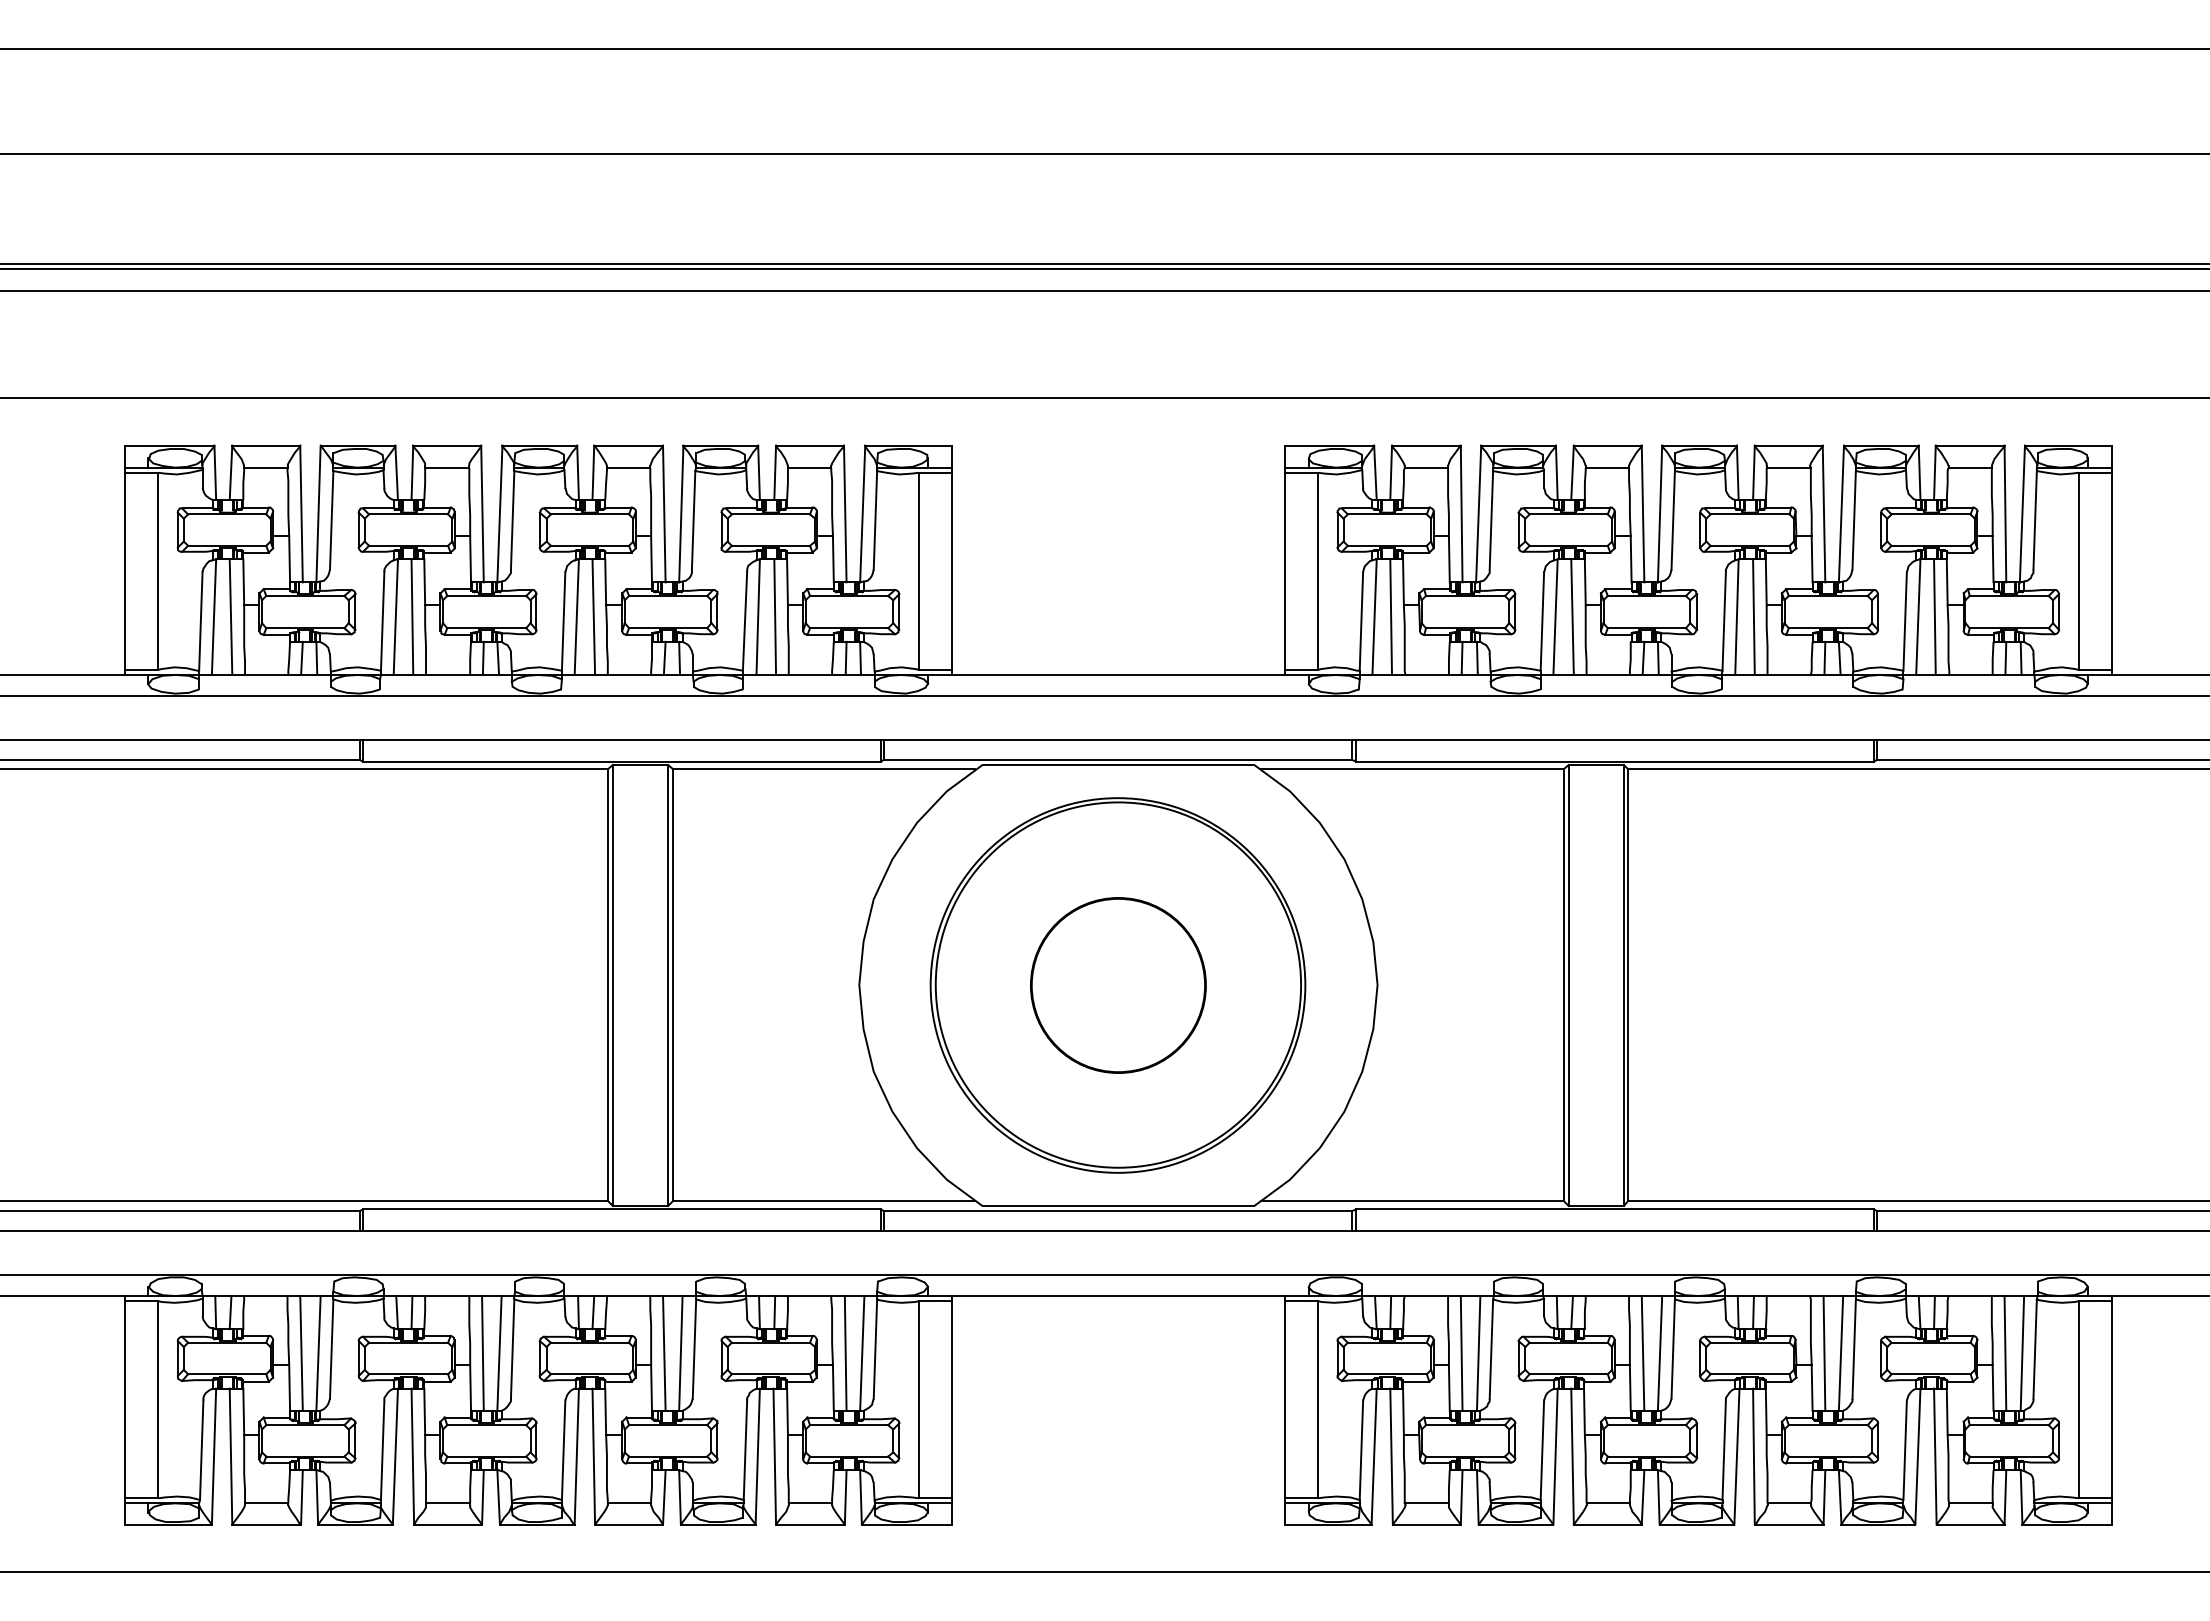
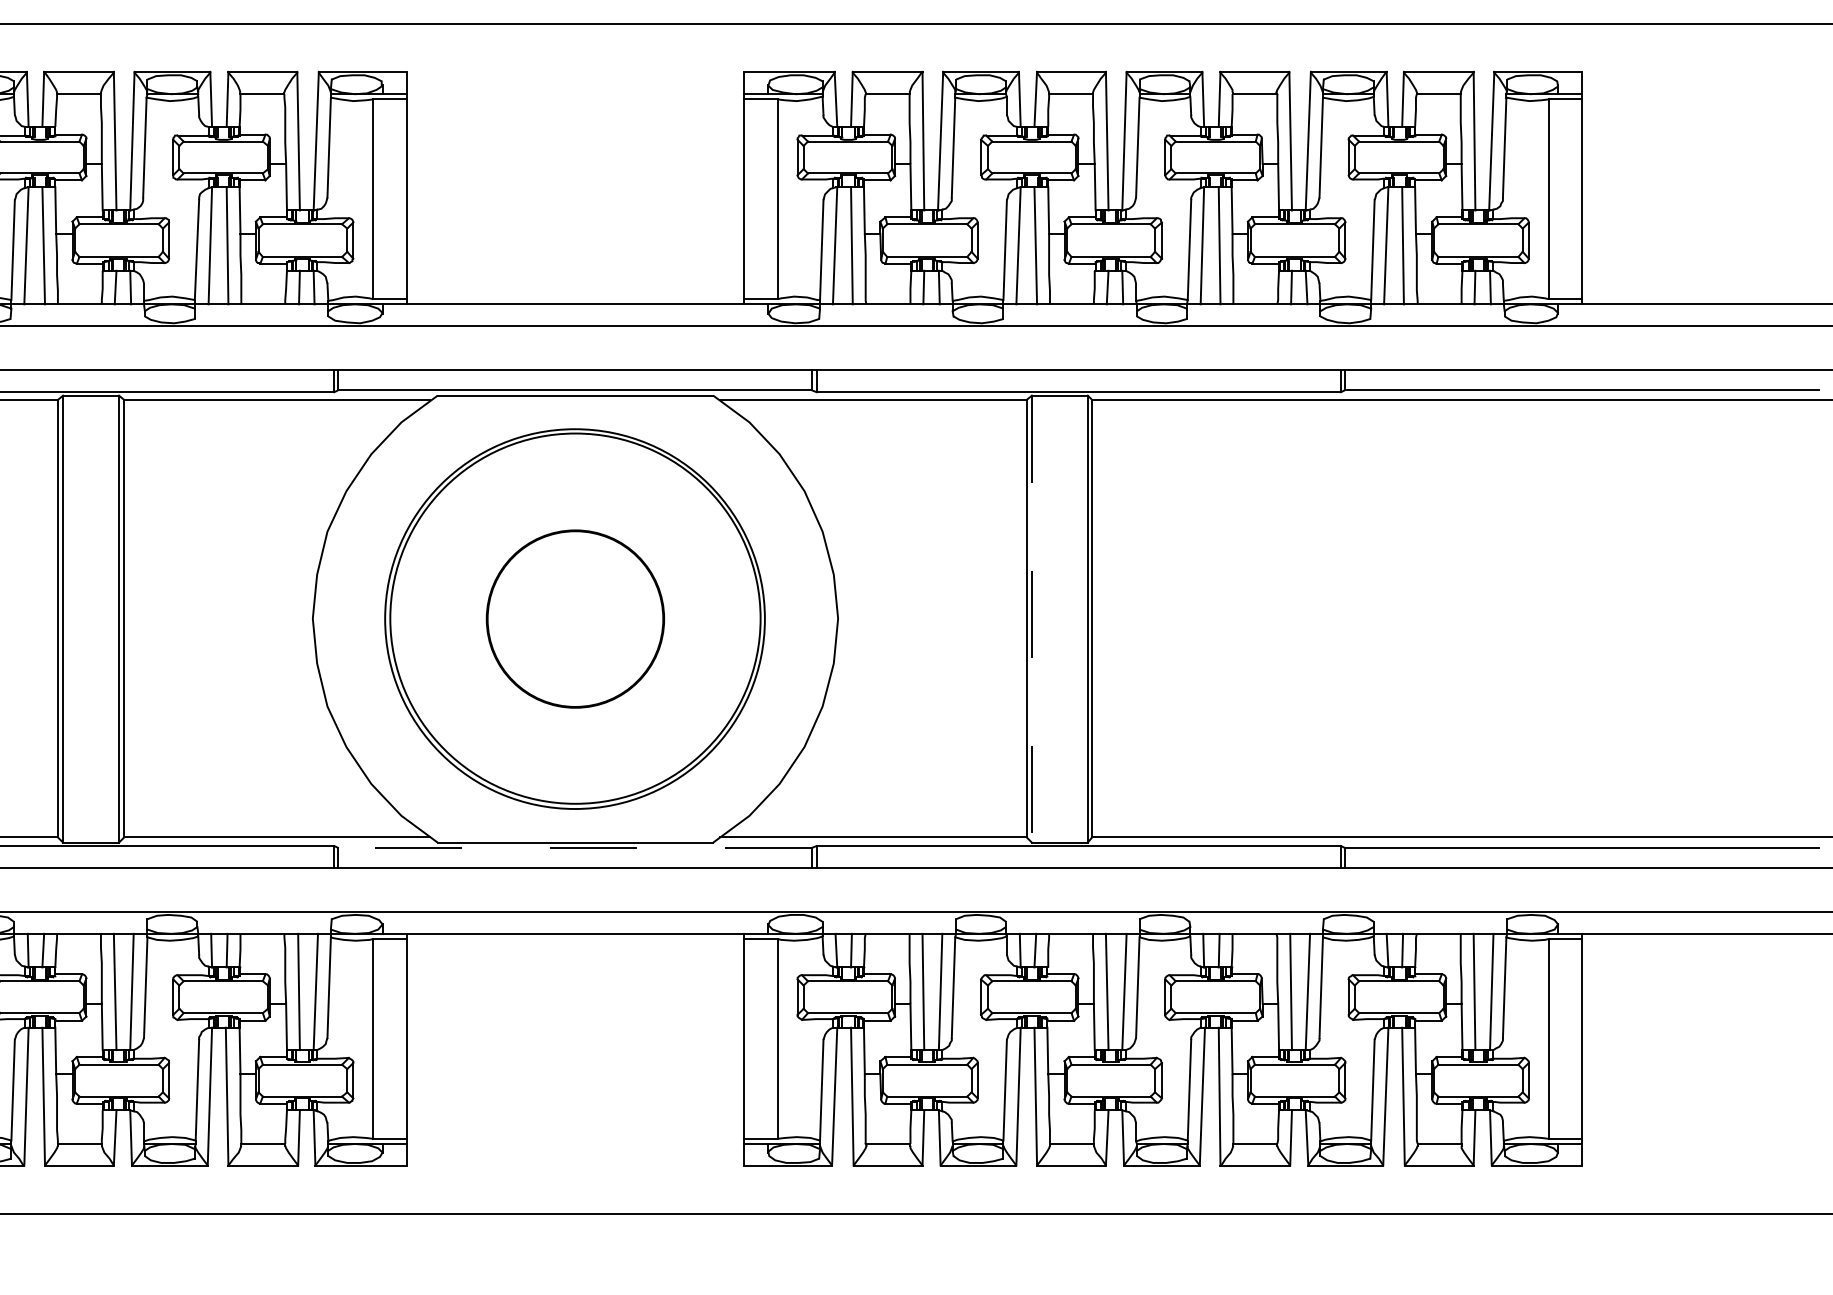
line: (1568, 986) -> (1031, 620), solid -> dashed
line: (1117, 1211) -> (574, 848), solid -> dashed

